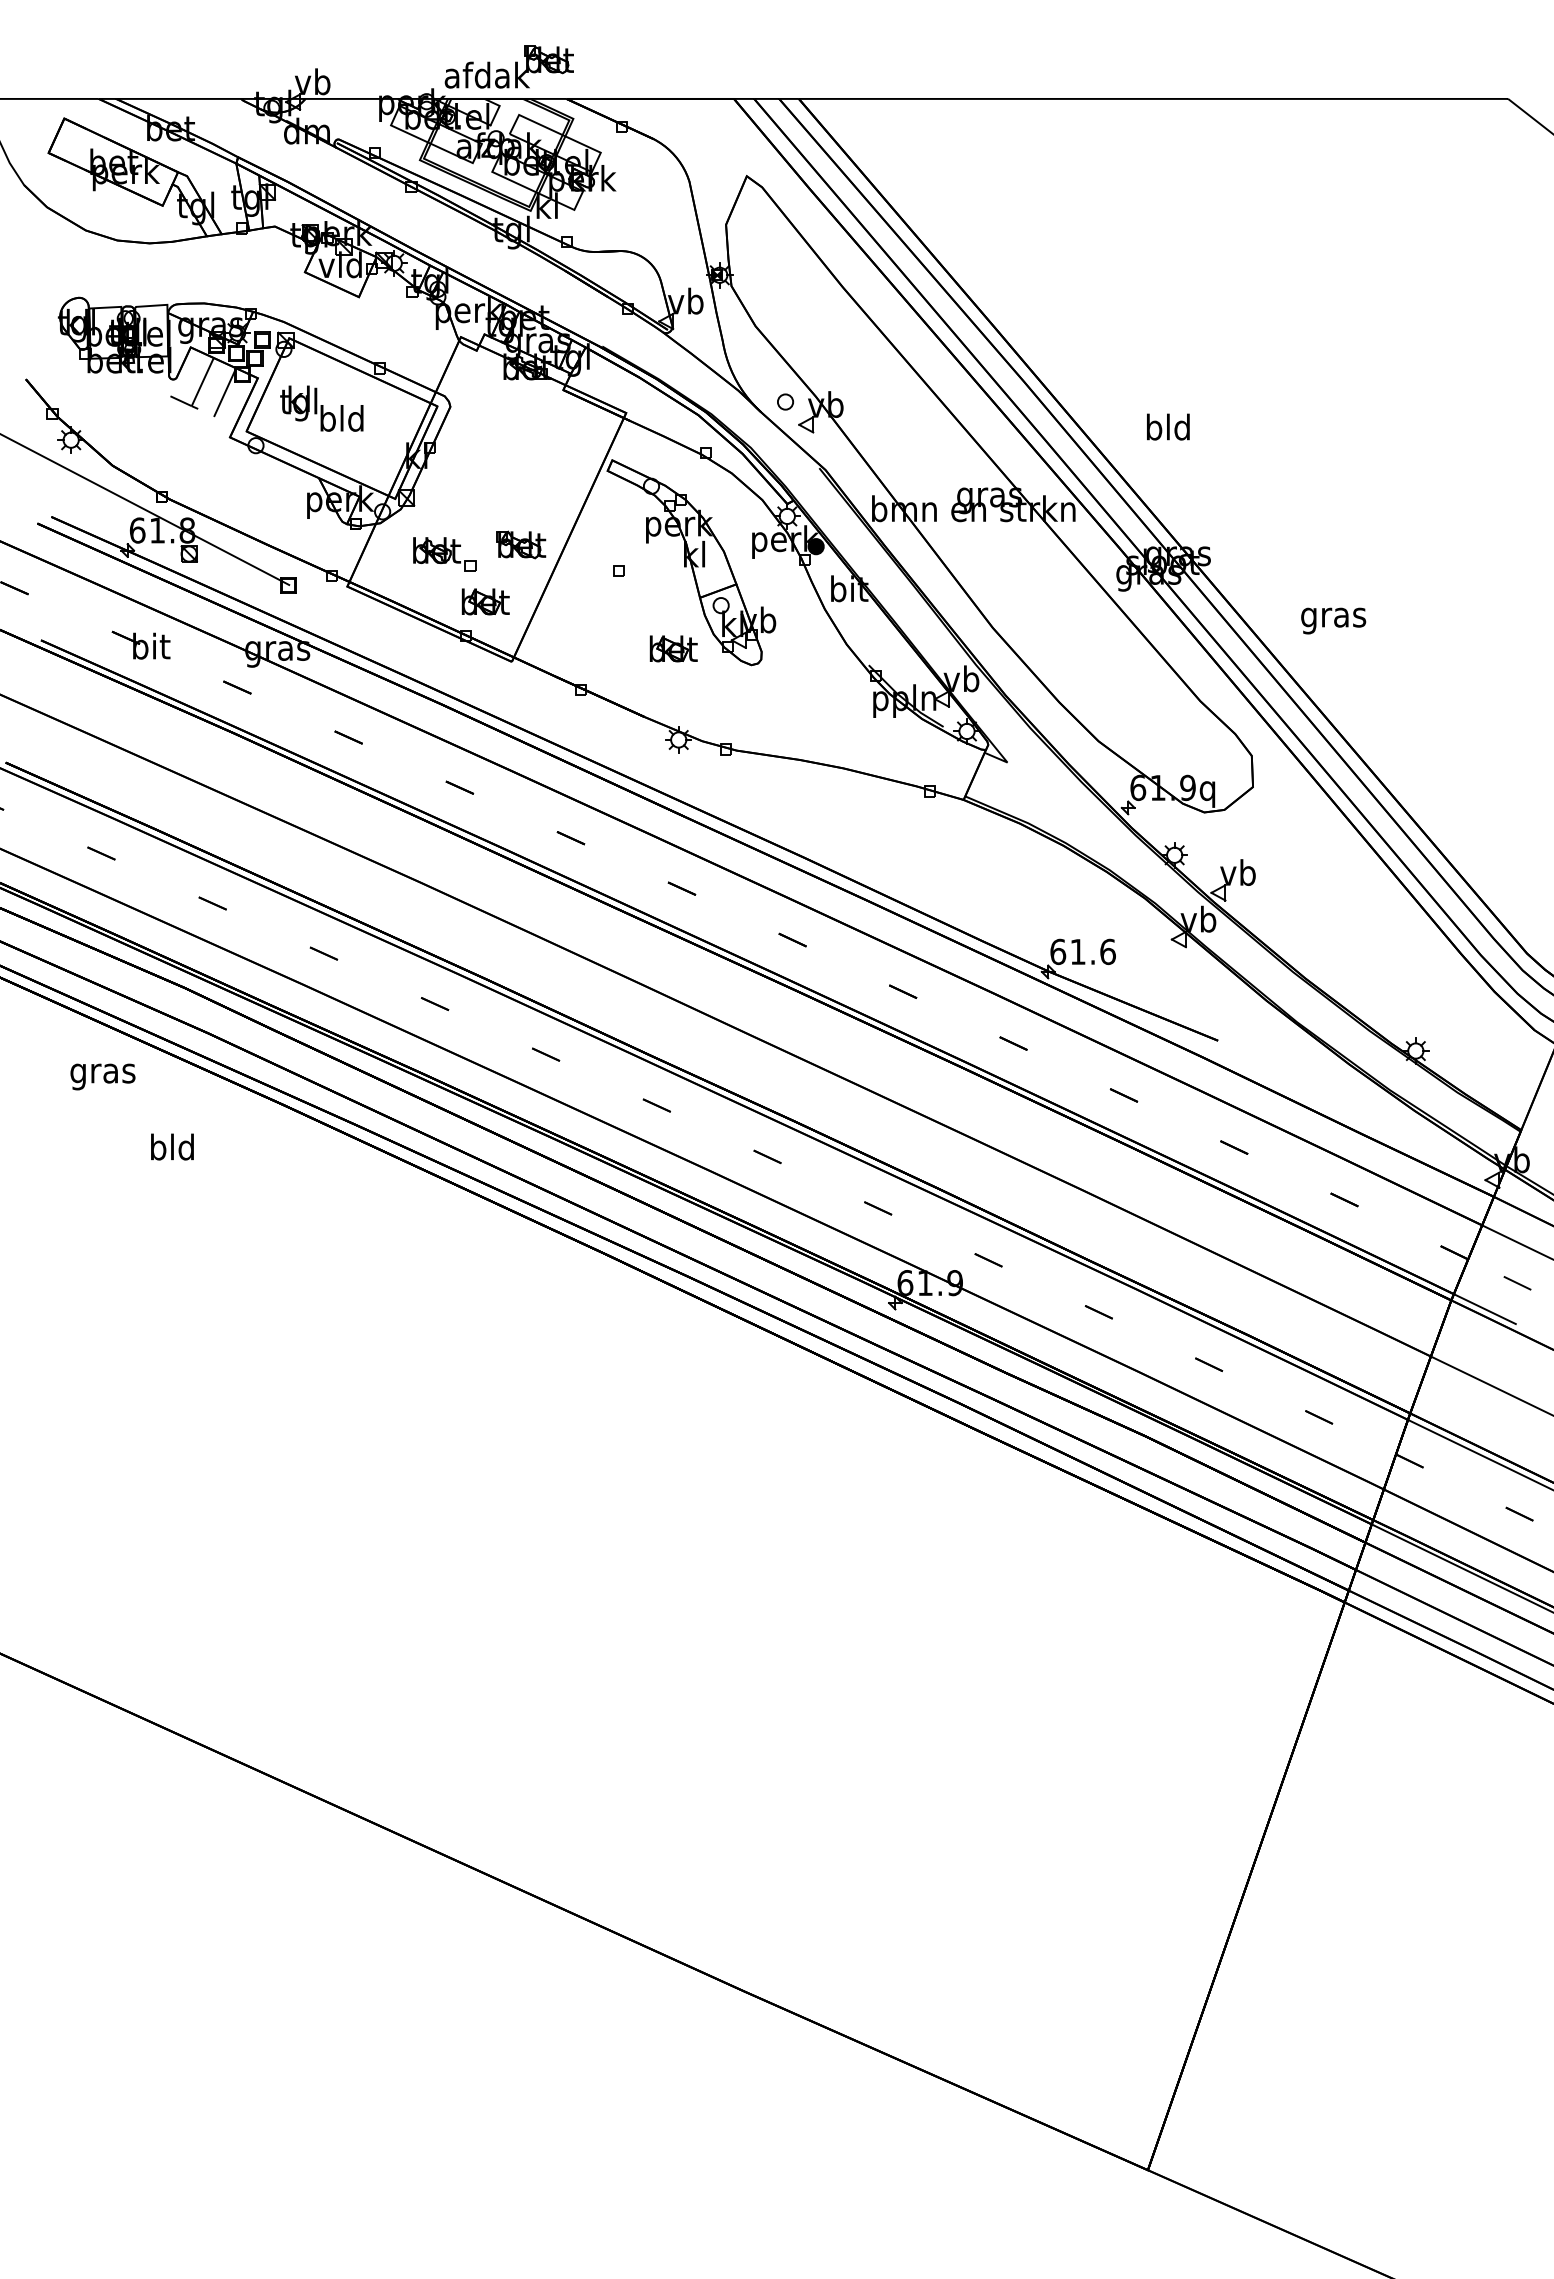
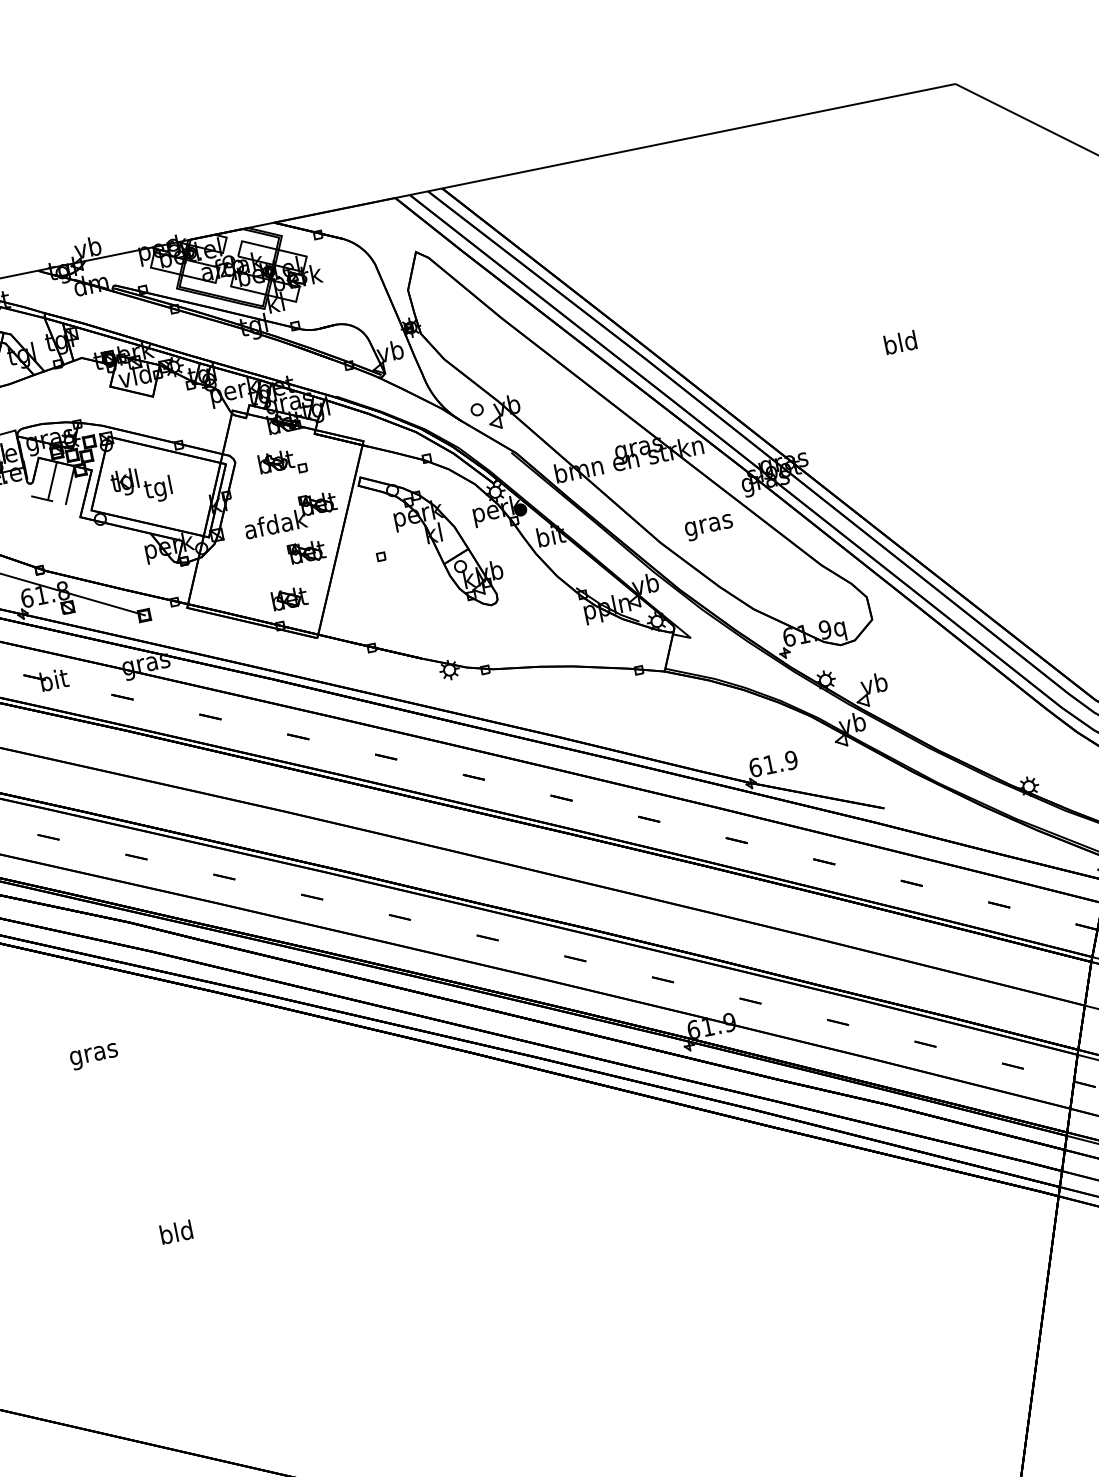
part: (508, 66) -> (289, 514), moved
text: (341, 421) -> (158, 489), bld -> tgl
text: (1168, 426) -> (900, 342), moved
part: (444, 554) -> (282, 463), moved
text: (1333, 620) -> (709, 527), moved
part: (673, 648) -> (432, 604), removed
text: (1107, 951) -> (791, 760), 61.6 -> 61.9
text: (102, 1076) -> (93, 1056), moved
text: (172, 1146) -> (176, 1231), moved

